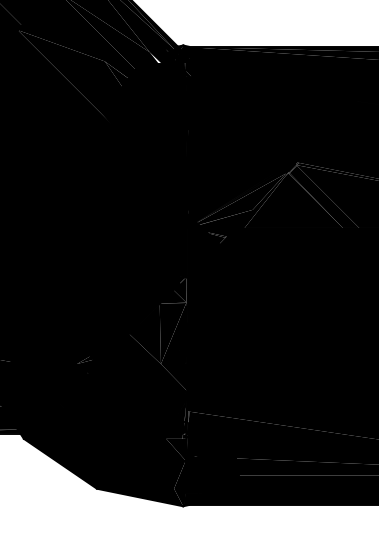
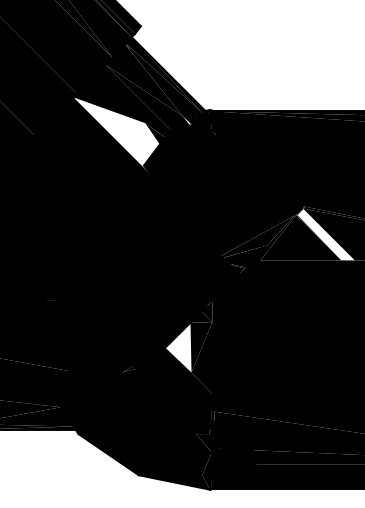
fill: (84, 80) -> (128, 138), removed
fill: (323, 196) -> (325, 234), removed
fill: (145, 333) -> (178, 347), removed

